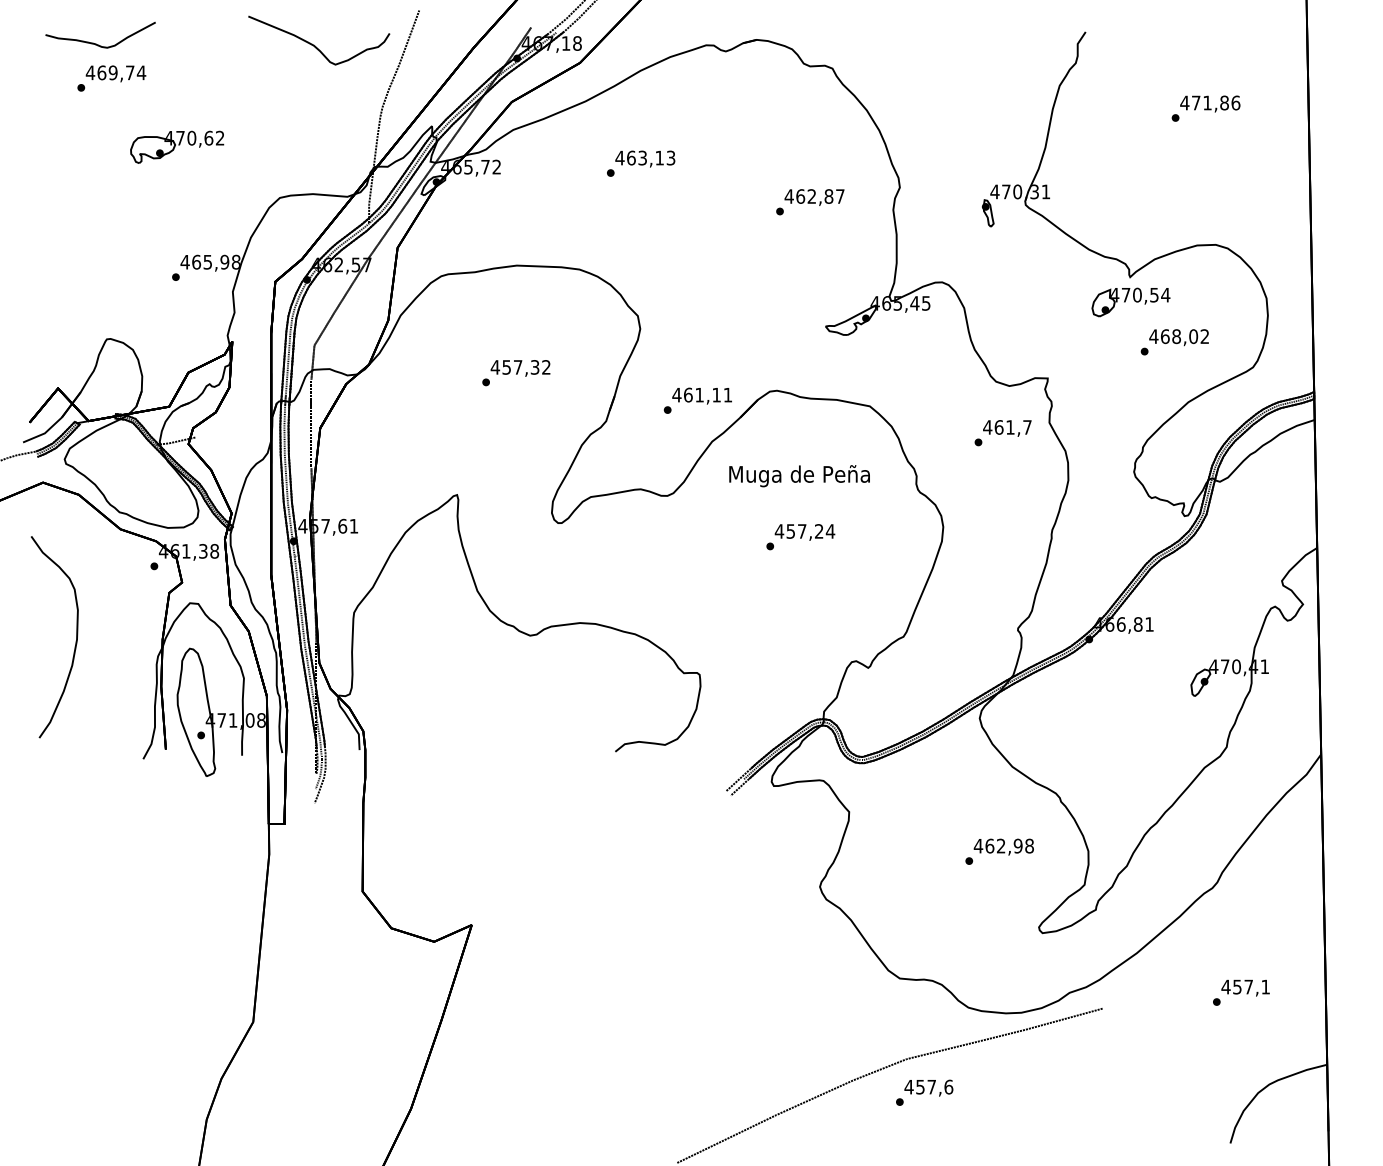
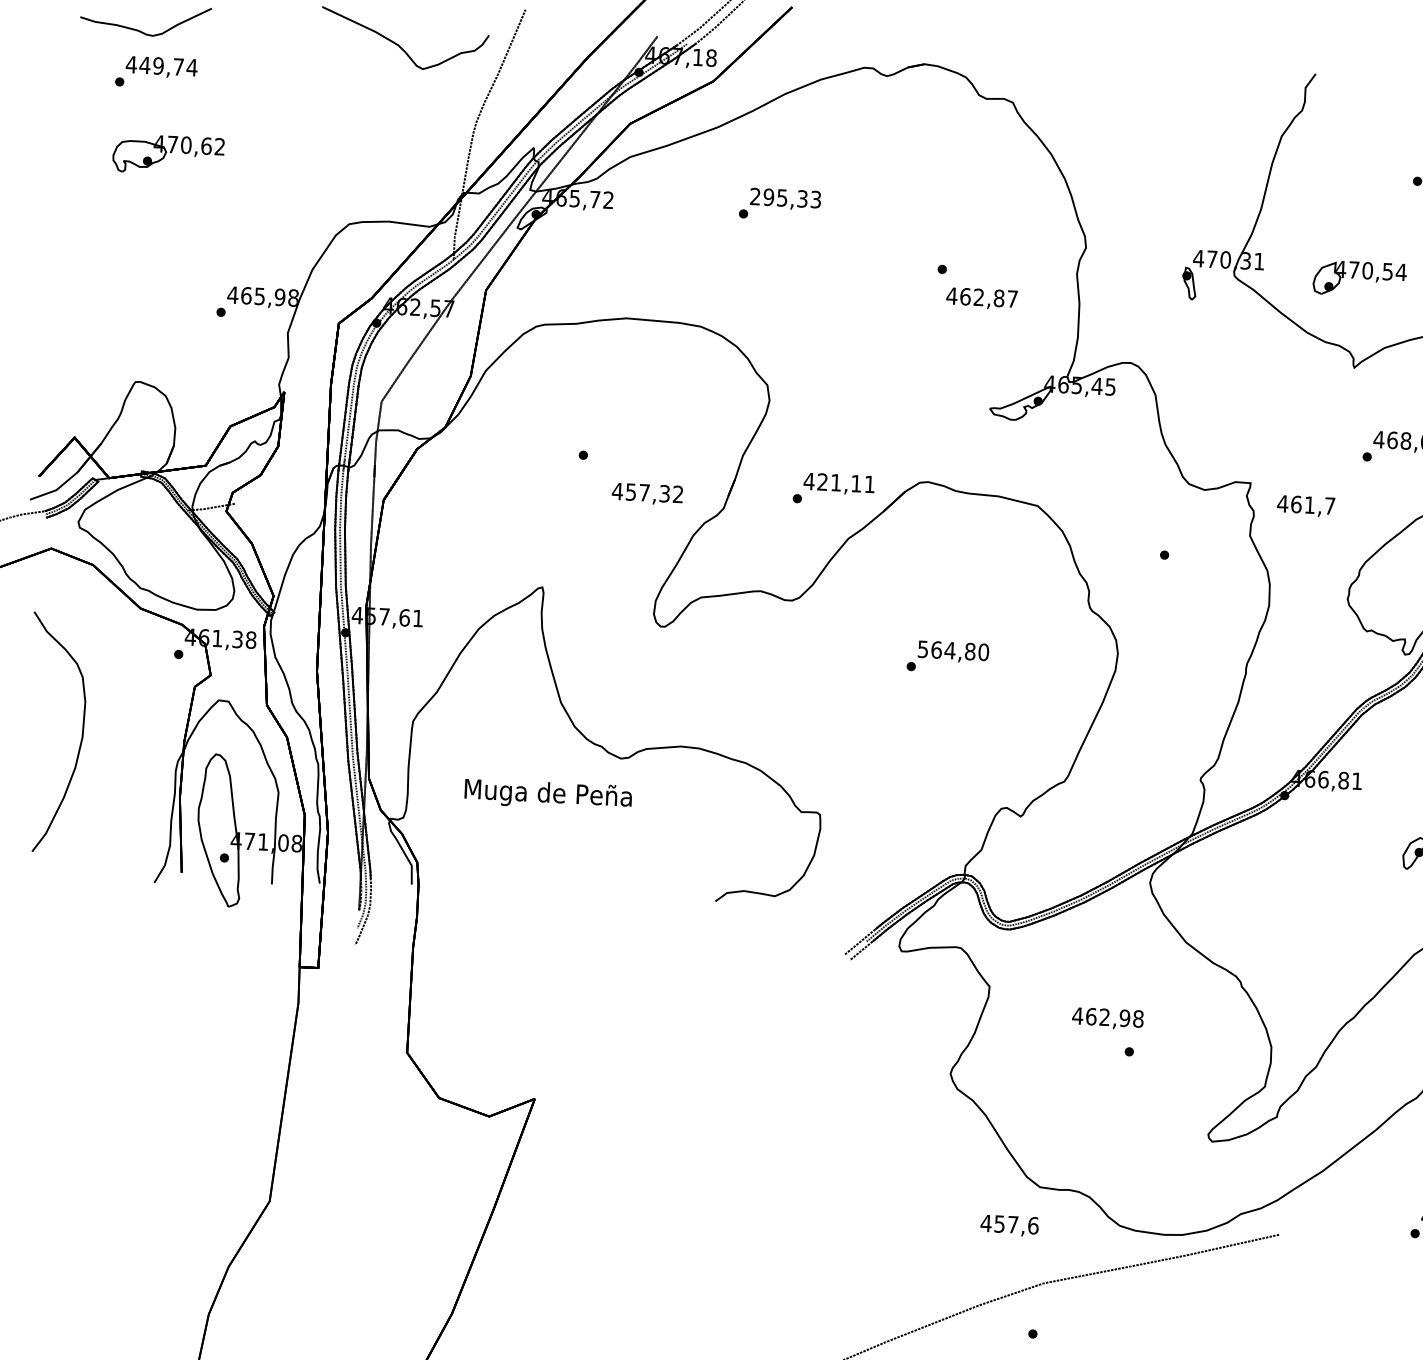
text: (101, 72) -> (144, 64), 469,74 -> 449,74
part: (177, 146) -> (168, 154), moved
text: (639, 157) -> (778, 197), 463,13 -> 295,33
text: (814, 197) -> (981, 298), moved
part: (1130, 302) -> (1359, 279), moved
text: (520, 368) -> (647, 494), moved
text: (688, 394) -> (823, 481), 461,11 -> 421,11
text: (1007, 428) -> (1306, 506), moved
text: (799, 476) -> (548, 795), moved
text: (804, 531) -> (952, 650), 457,24 -> 564,80
text: (1003, 846) -> (1107, 1017), moved
text: (928, 1087) -> (1009, 1225), moved

